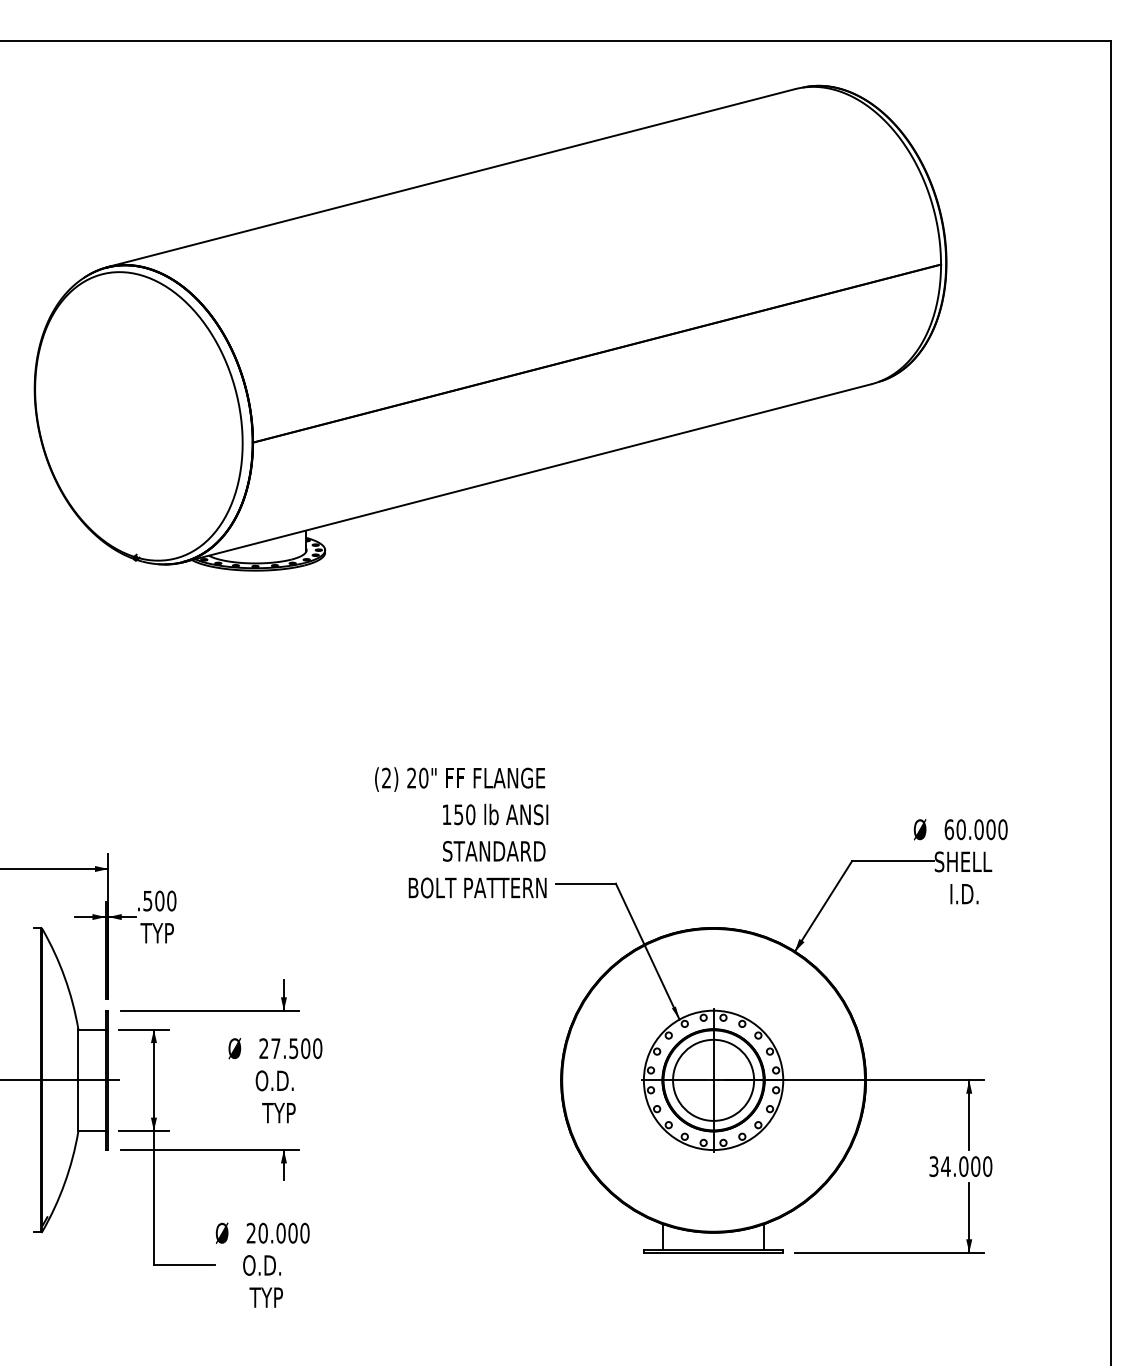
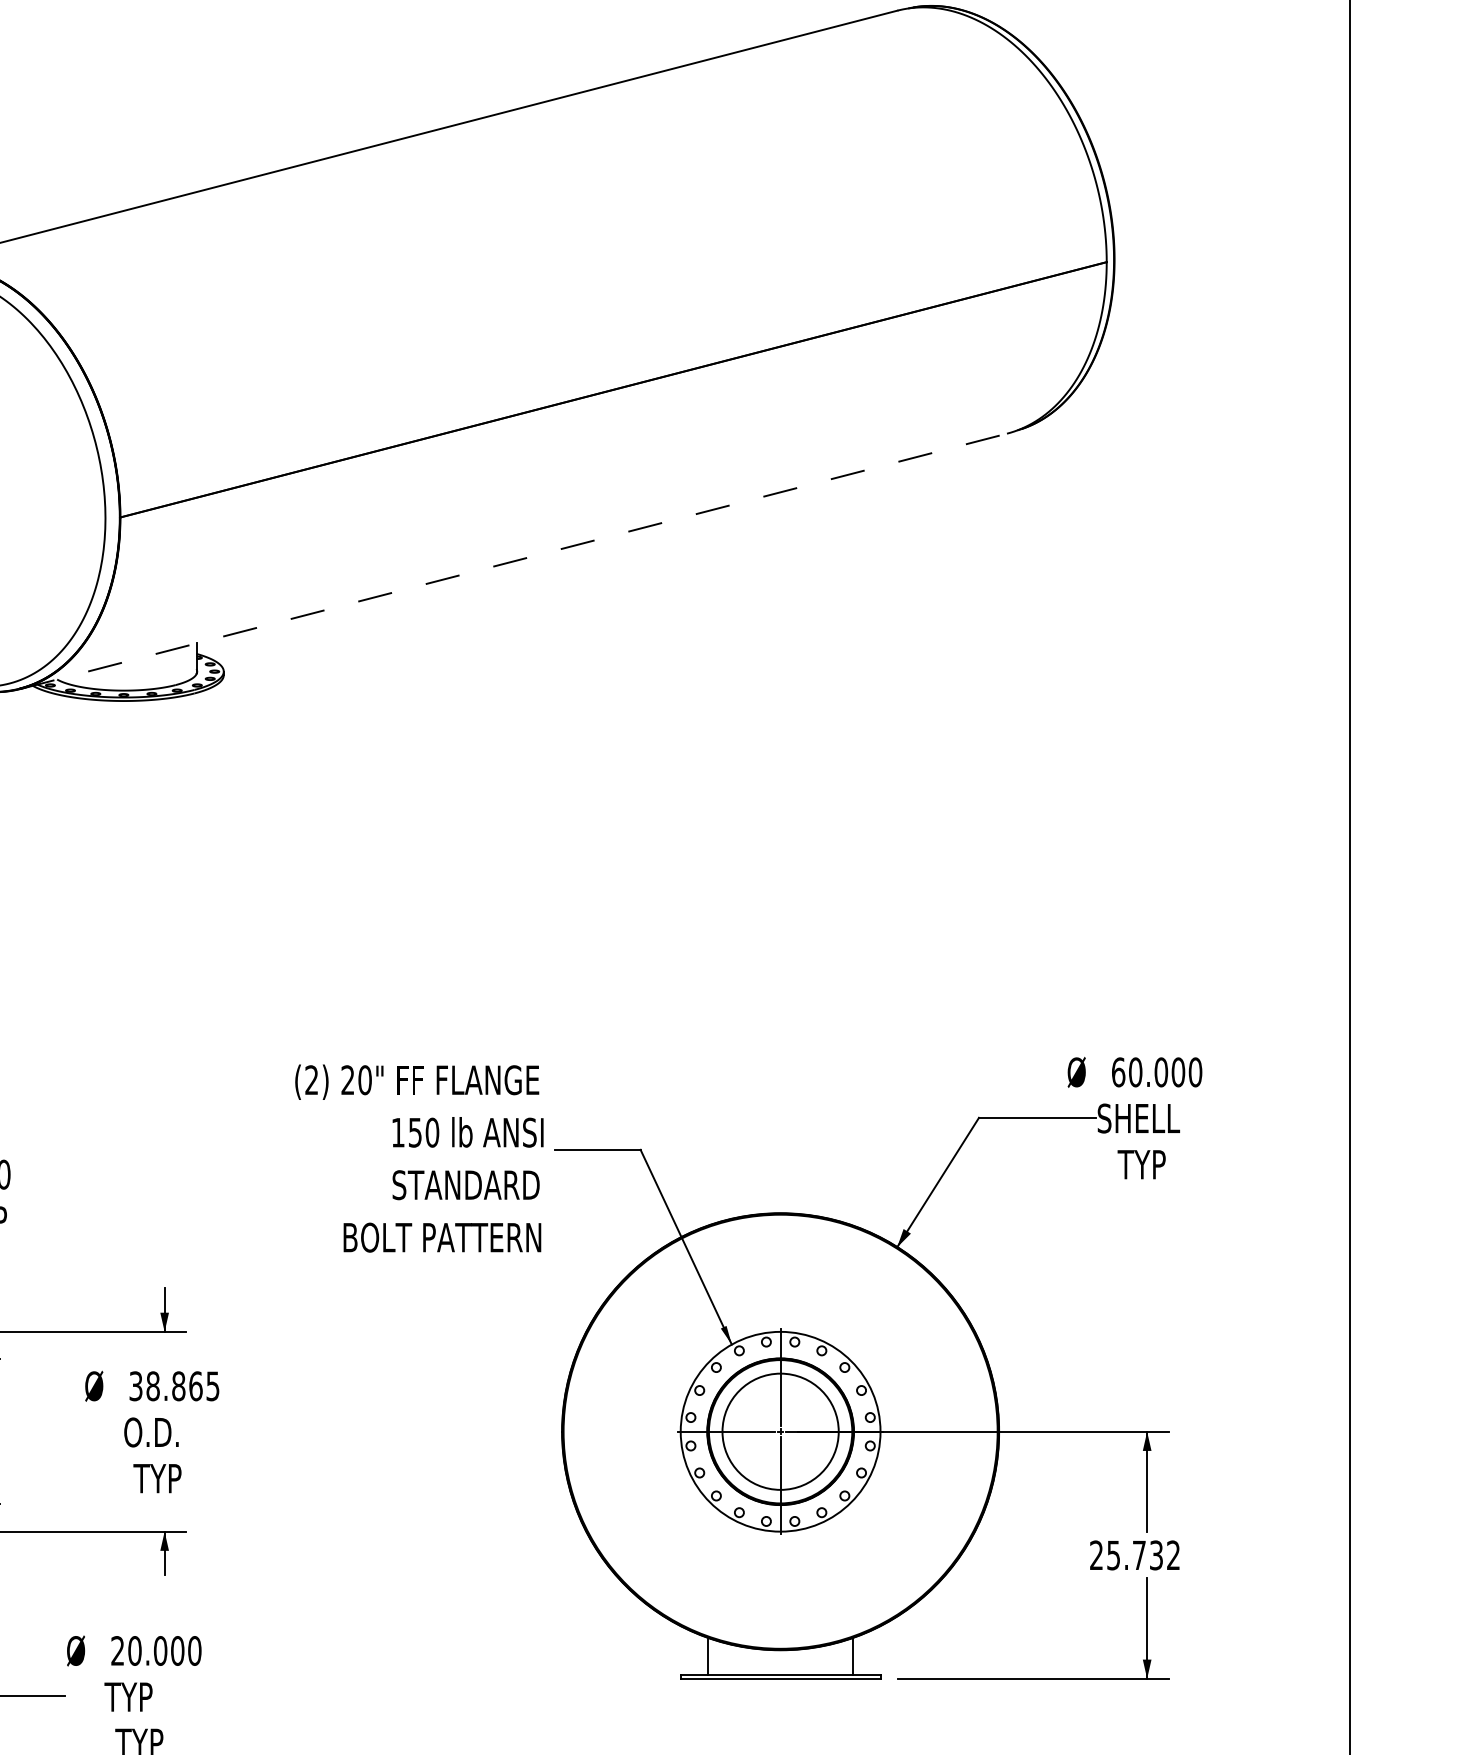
line: (527, 473) -> (513, 561), solid -> dashed
text: (461, 832) -> (419, 1158), moved
text: (965, 894) -> (1141, 1165), I.D. -> TYP
text: (290, 1048) -> (174, 1386), 27.500 -> 38.865
text: (960, 1166) -> (1134, 1555), 34.000 -> 25.732
text: (261, 1265) -> (132, 1697), O.D. -> TYP

